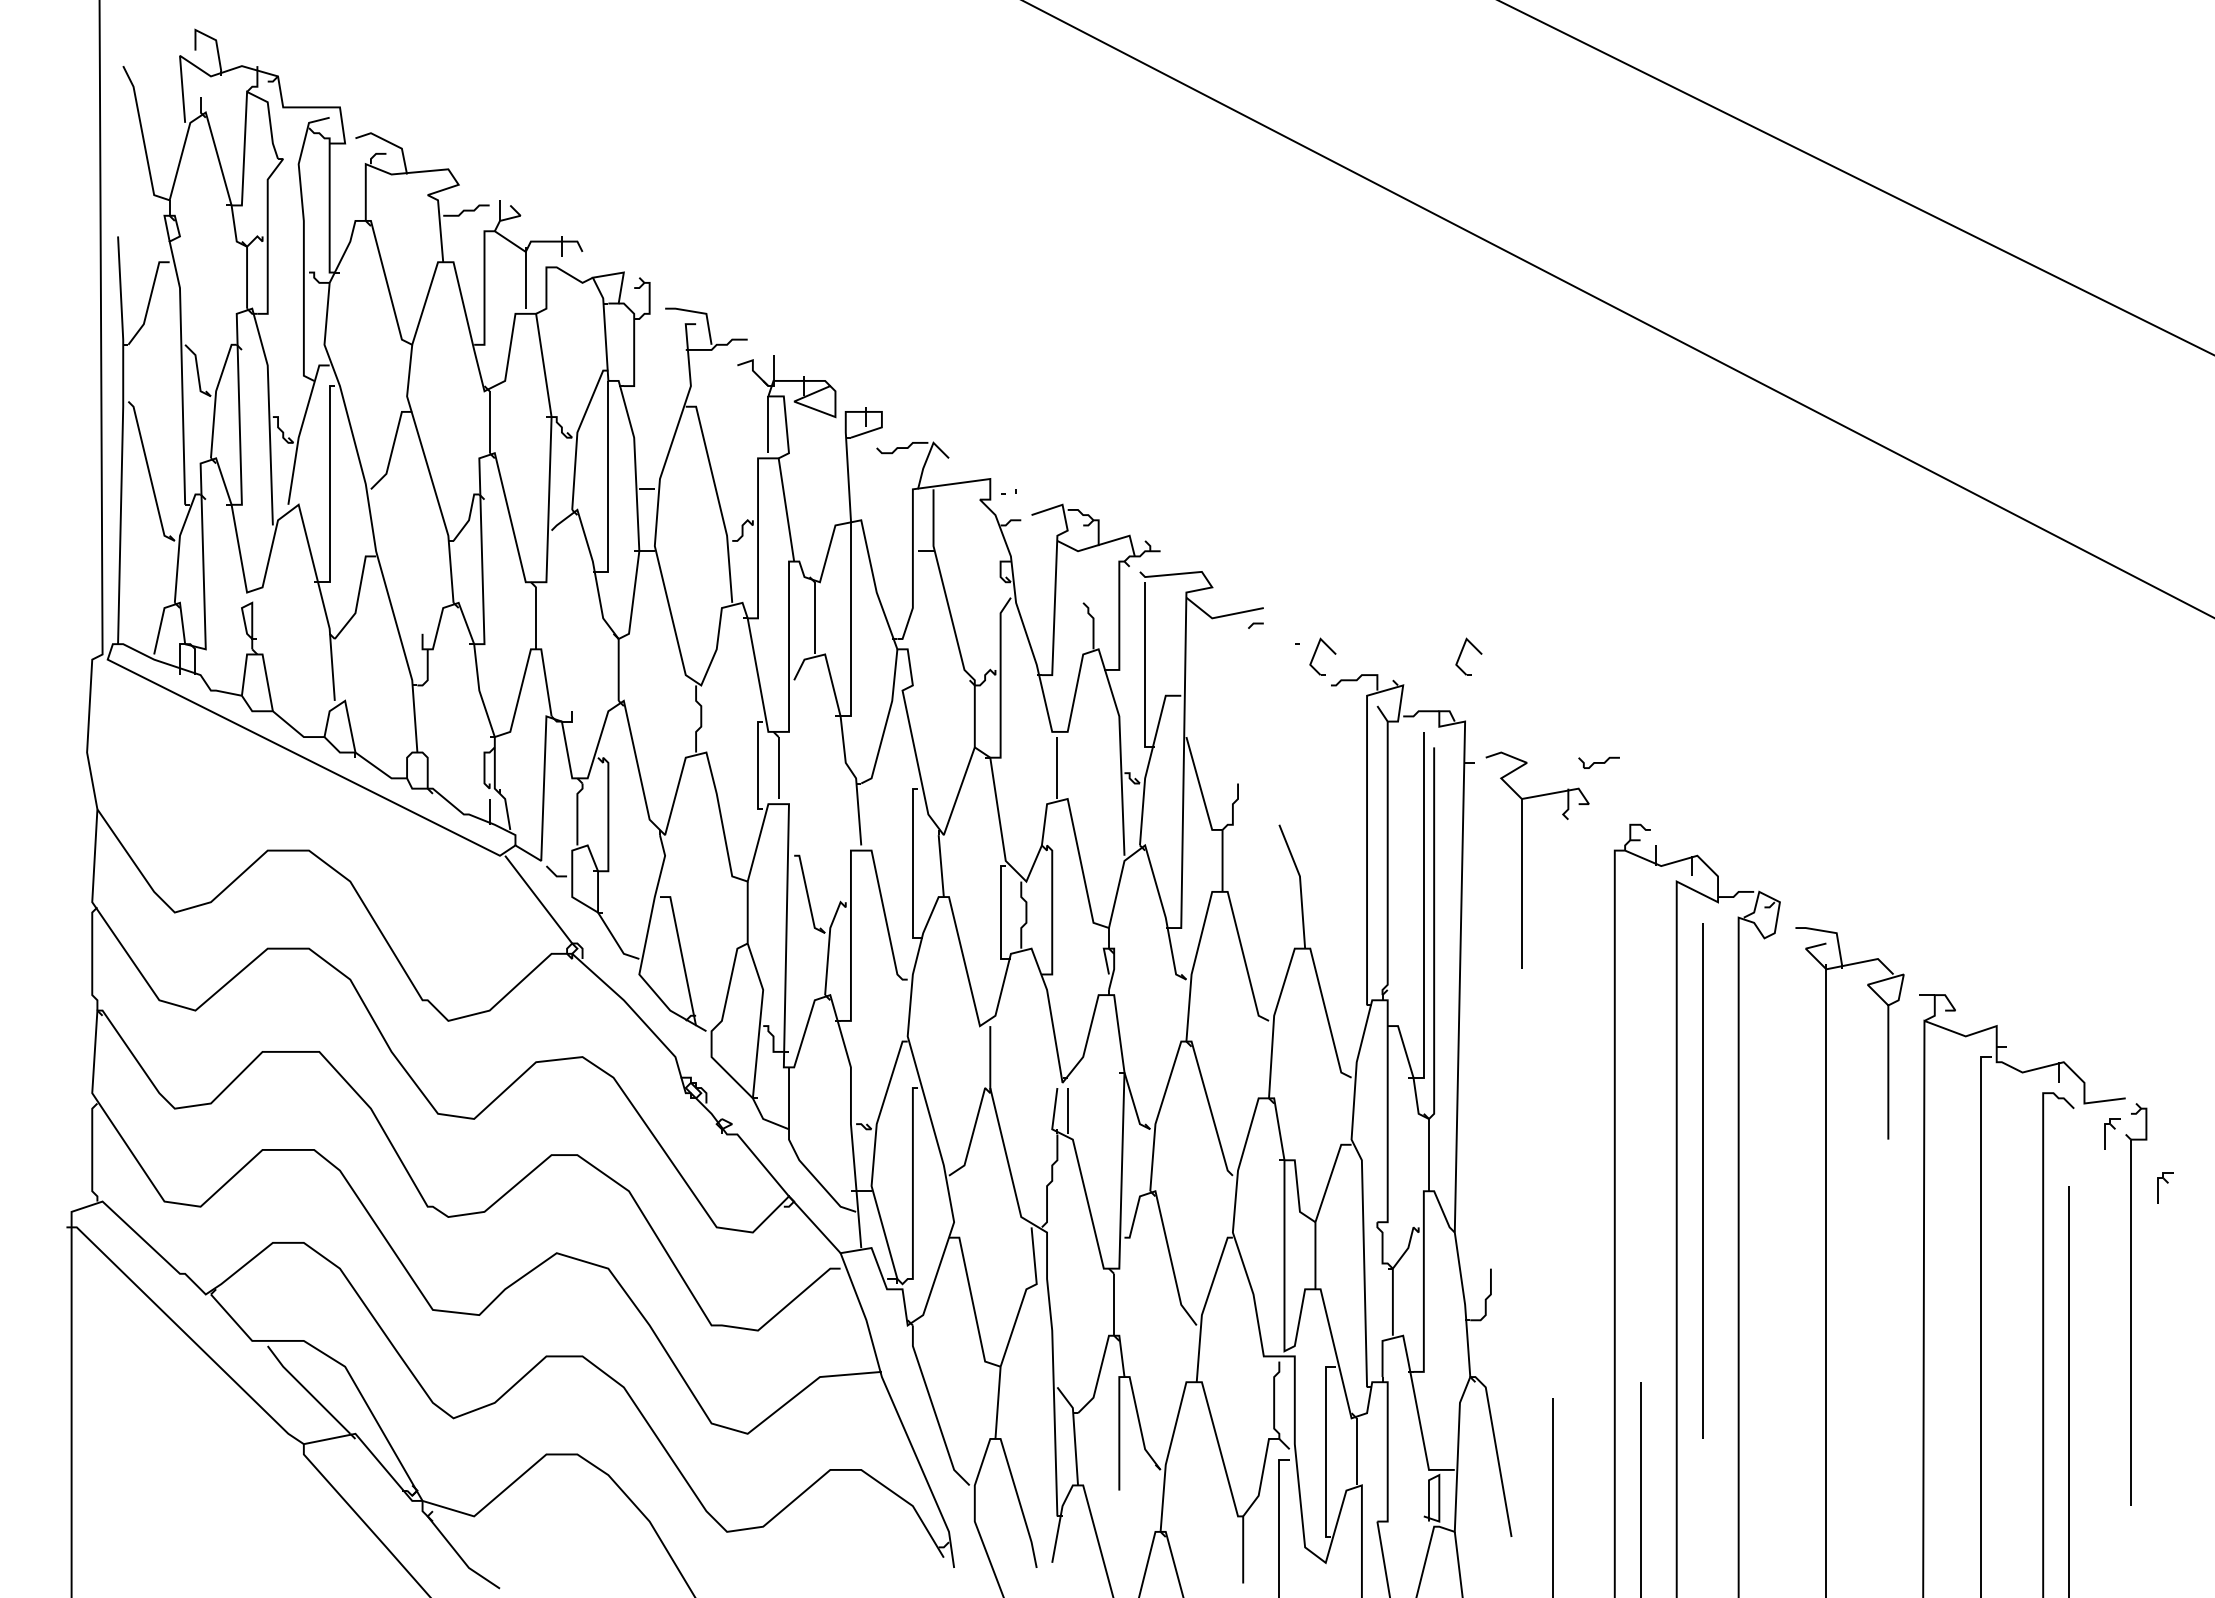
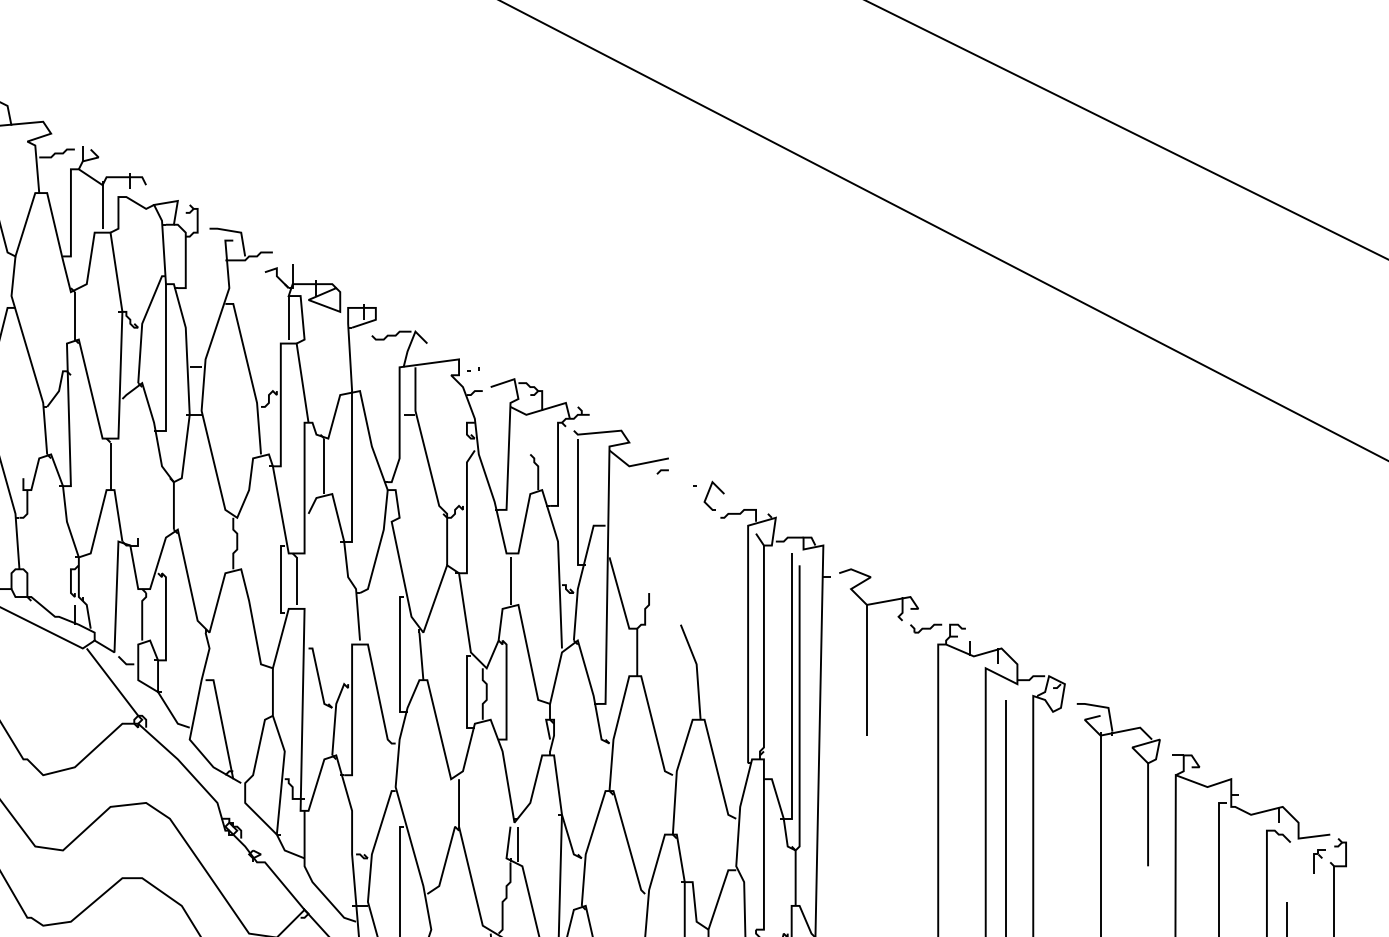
part: (1462, 652) -> (821, 492), removed
part: (1598, 762) -> (925, 628), moved
part: (2165, 1187) -> (1360, 903), removed

